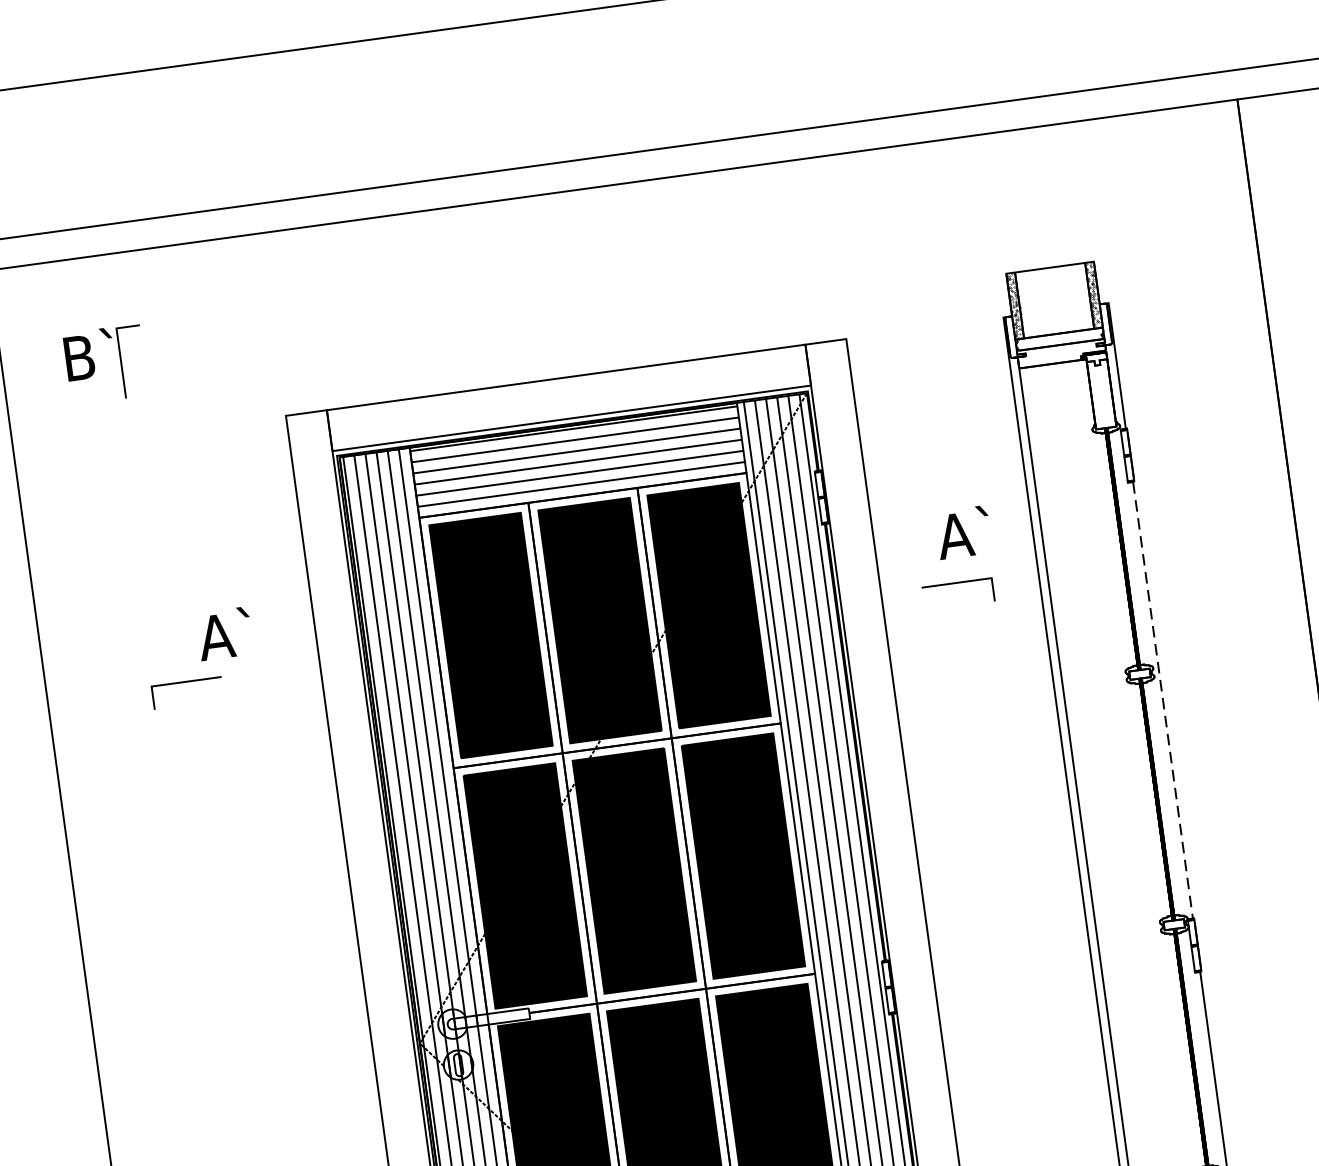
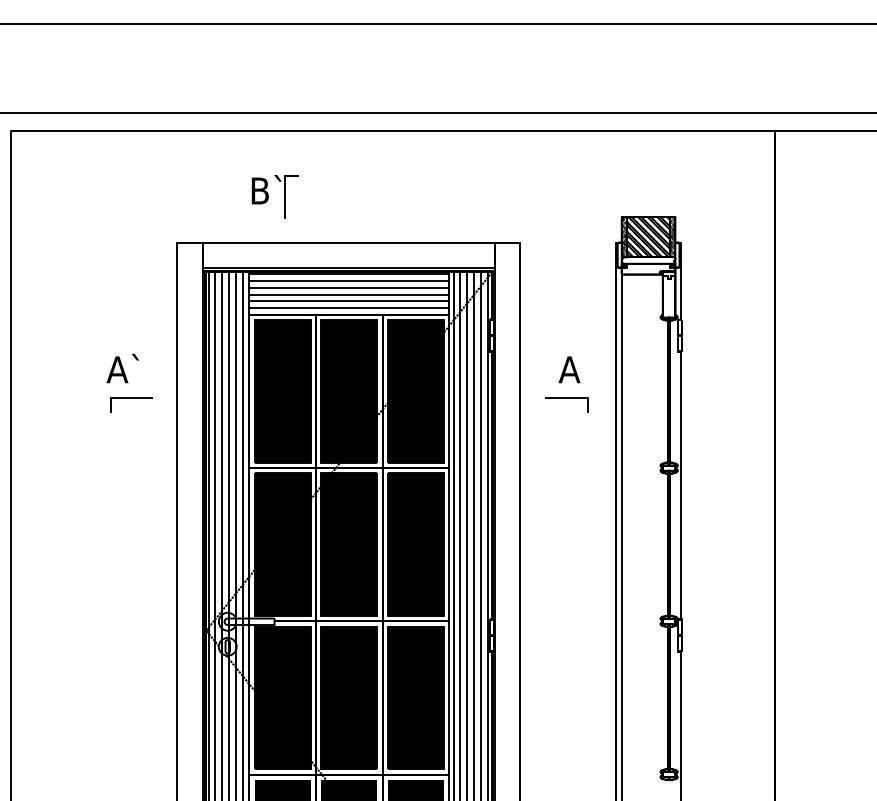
hatch: (1054, 300) -> (648, 236), added
part: (103, 363) -> (274, 196), moved
text: (981, 510) -> (587, 356), A` -> A
curve: (185, 682) -> (131, 398), moved
line: (1162, 700) -> (680, 485), dashed -> solid

